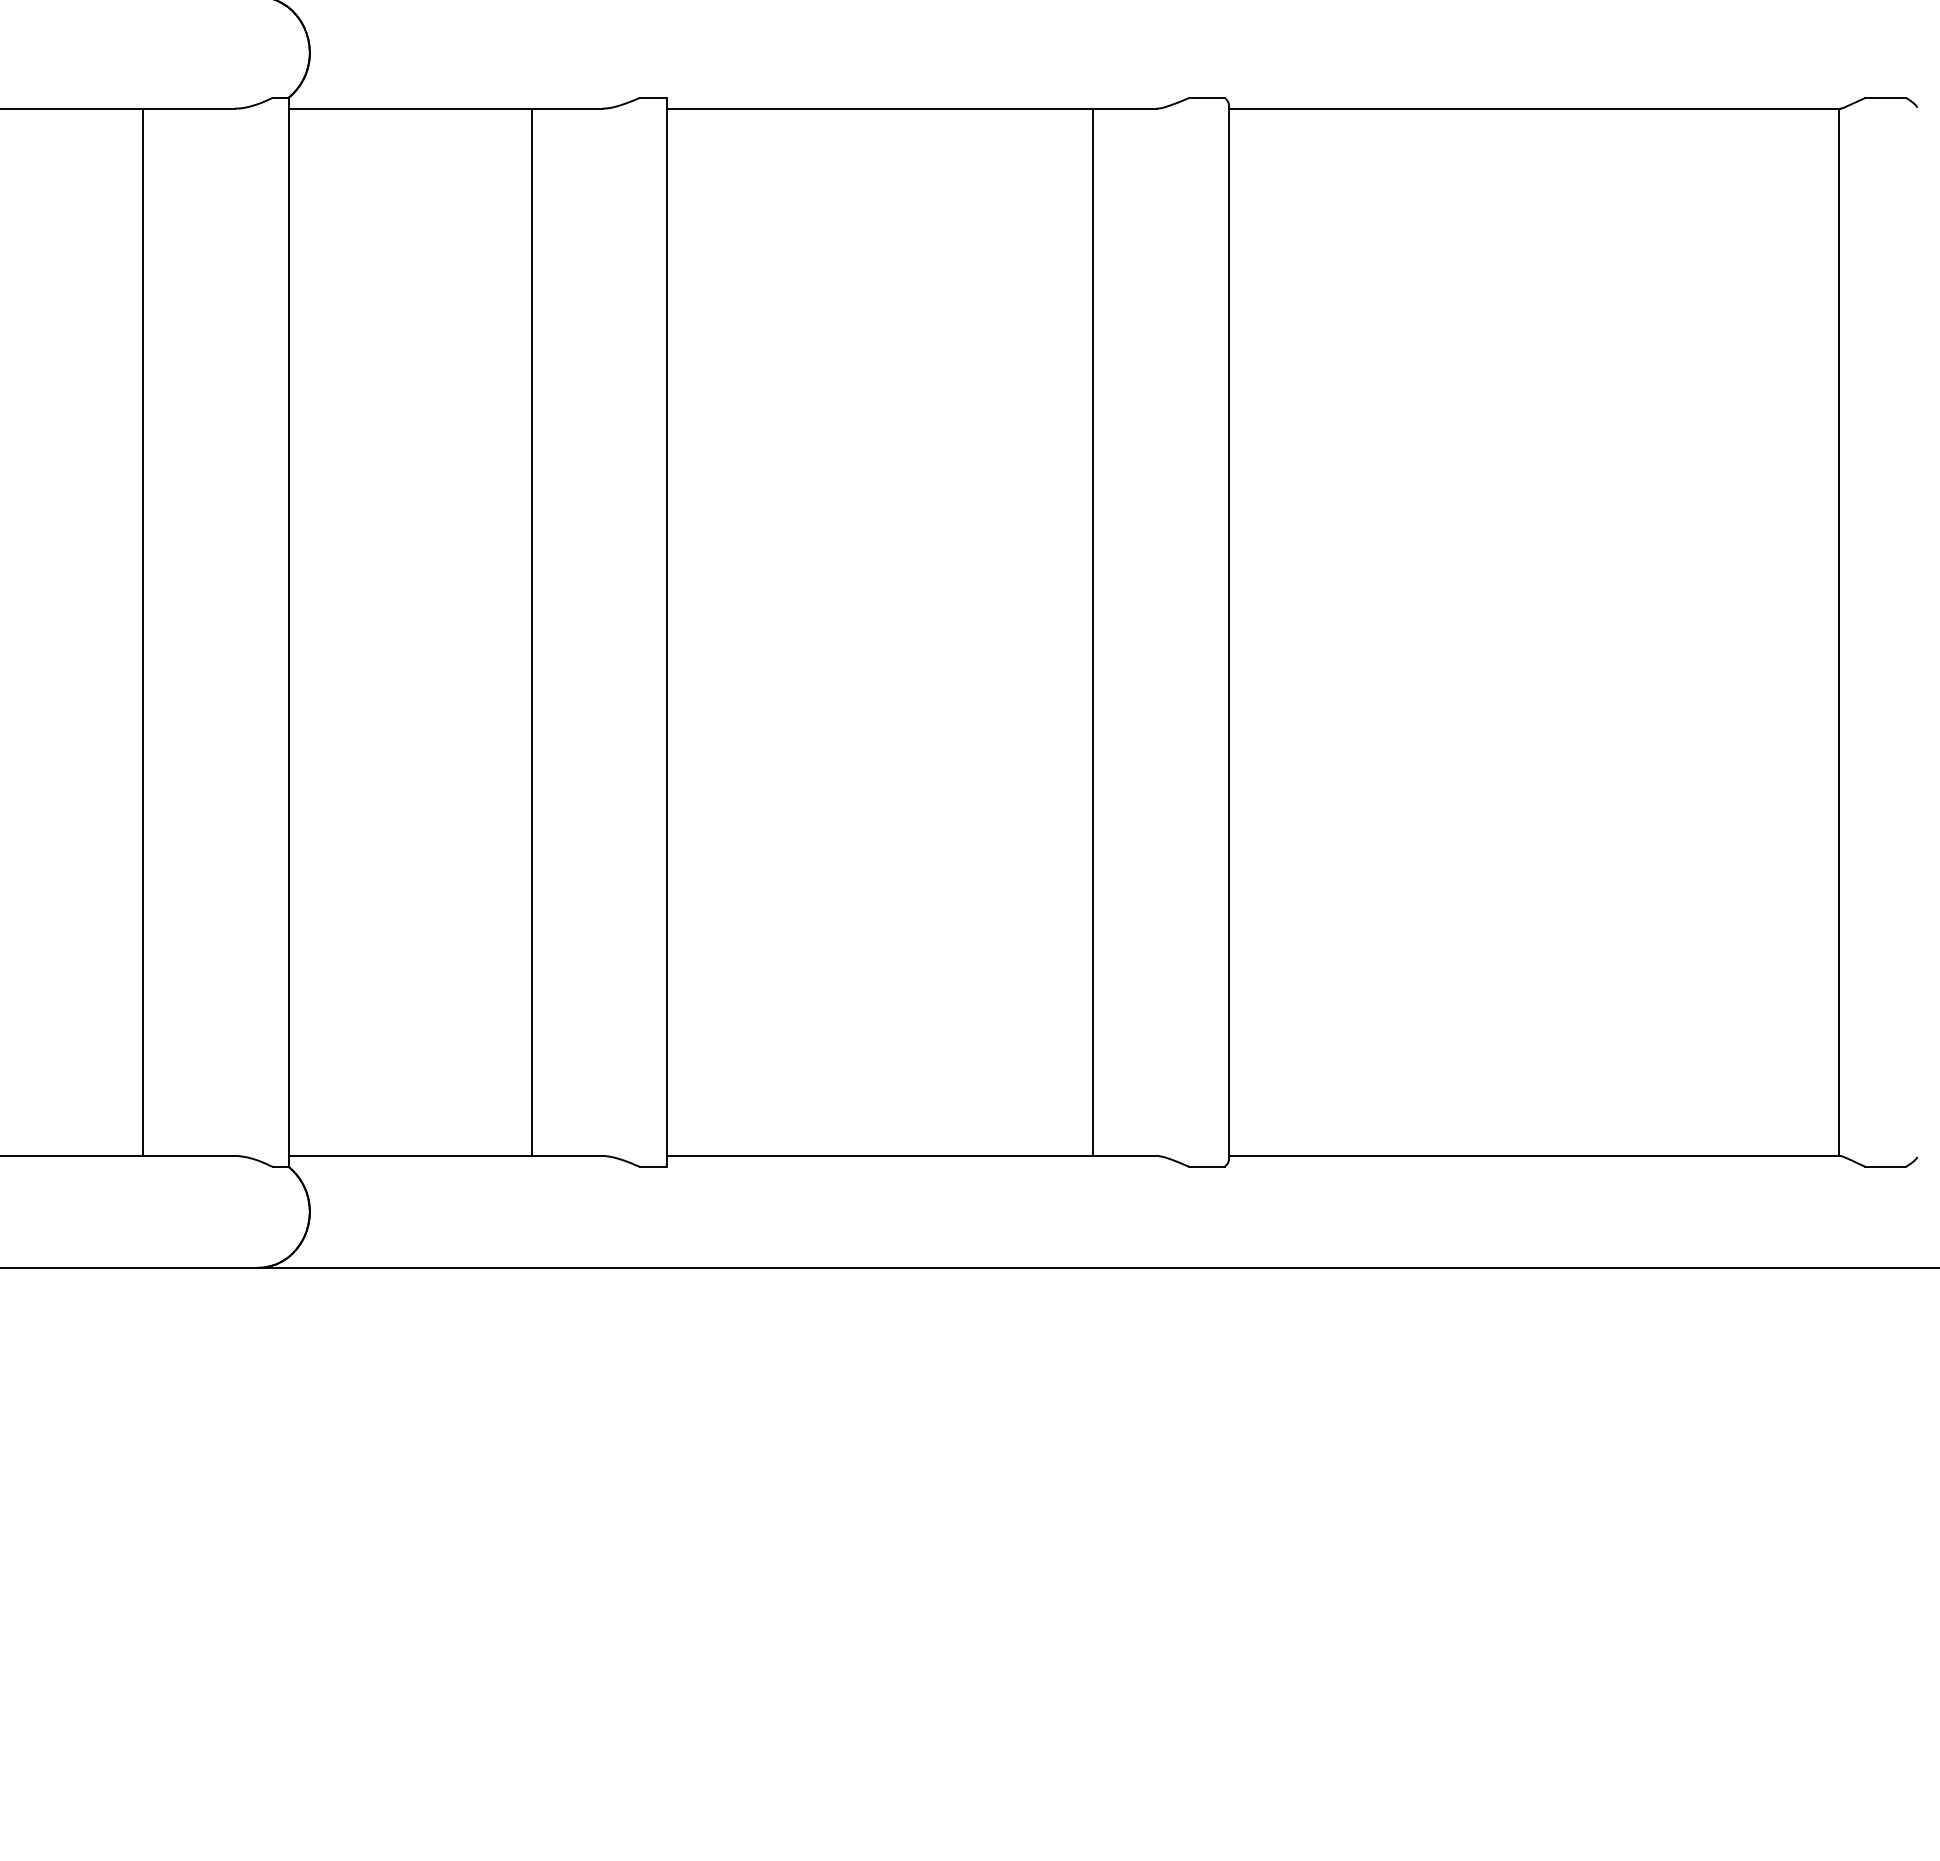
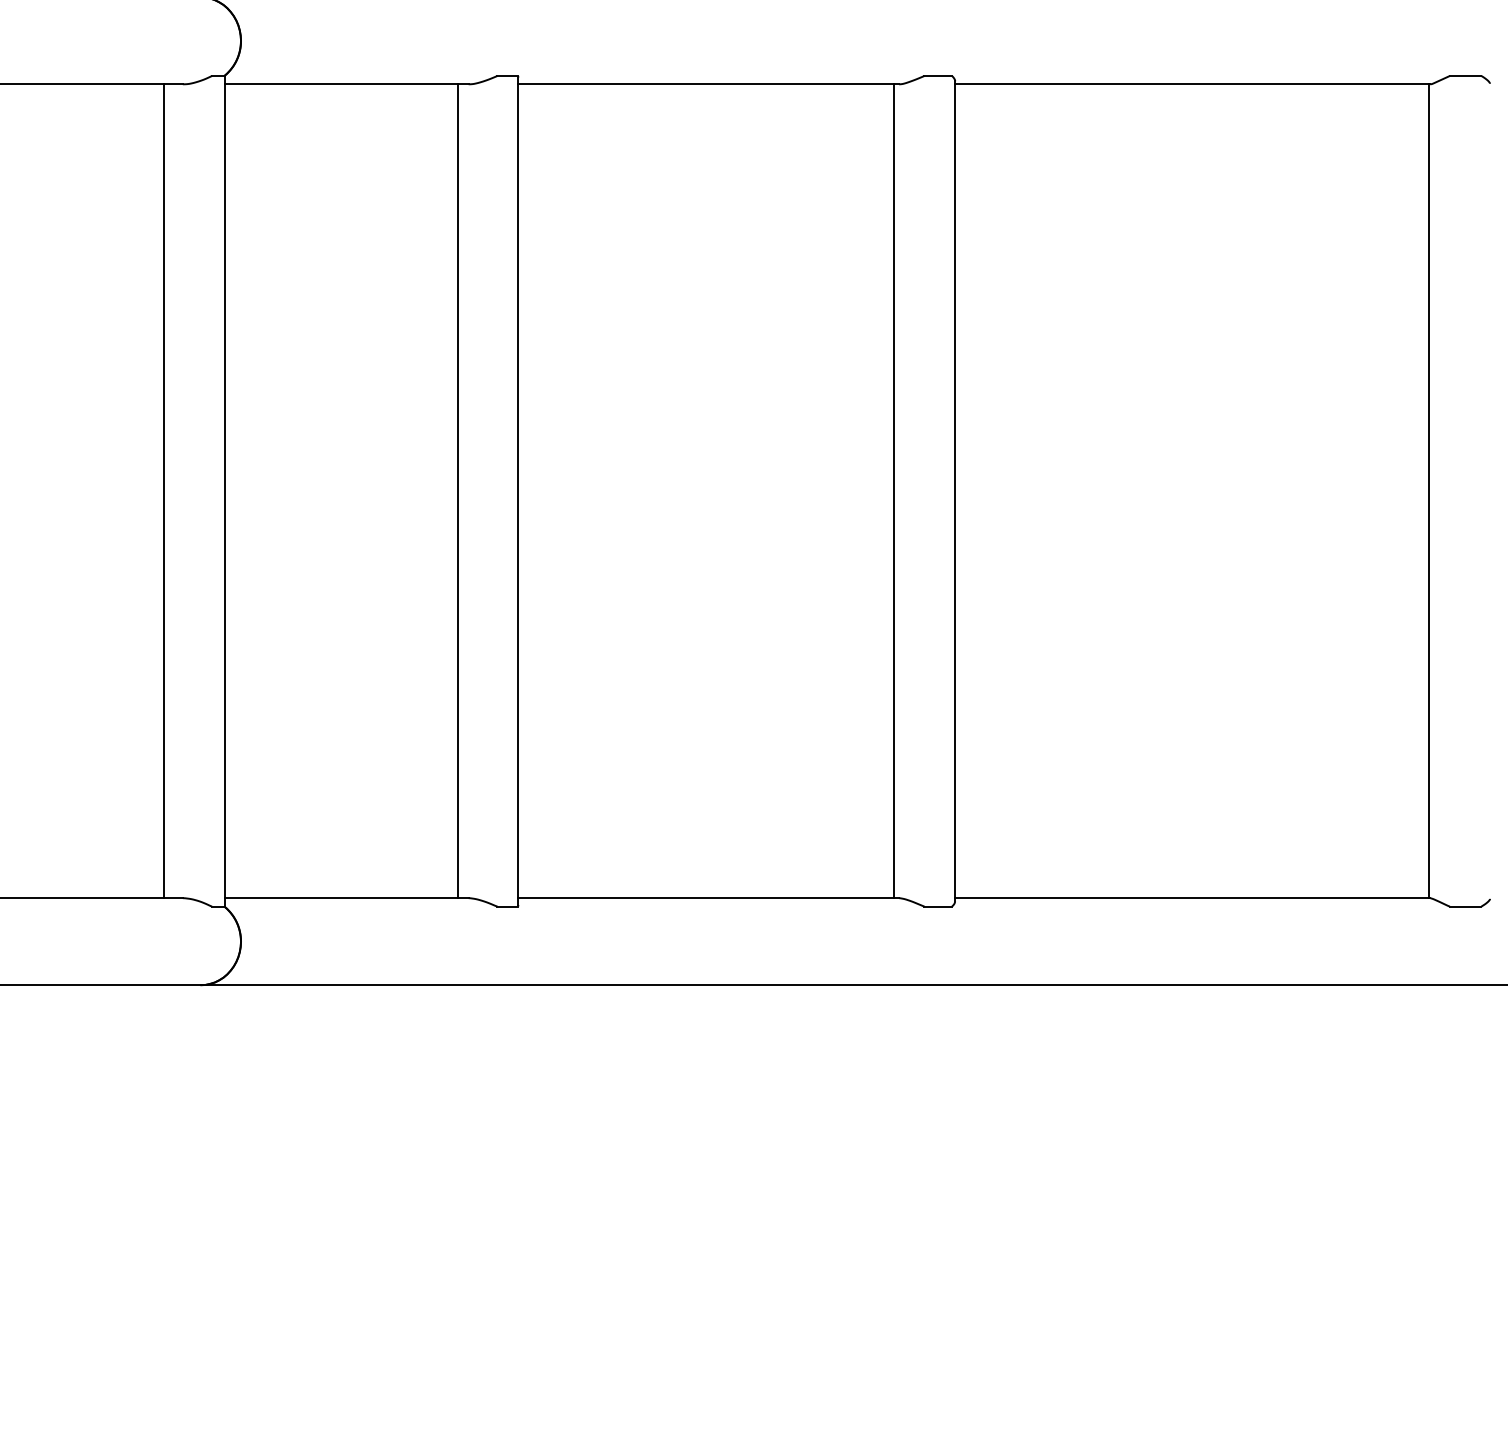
line: (142, 631) -> (163, 490), moved
line: (531, 631) -> (457, 490), moved
line: (1092, 631) -> (894, 490), moved

